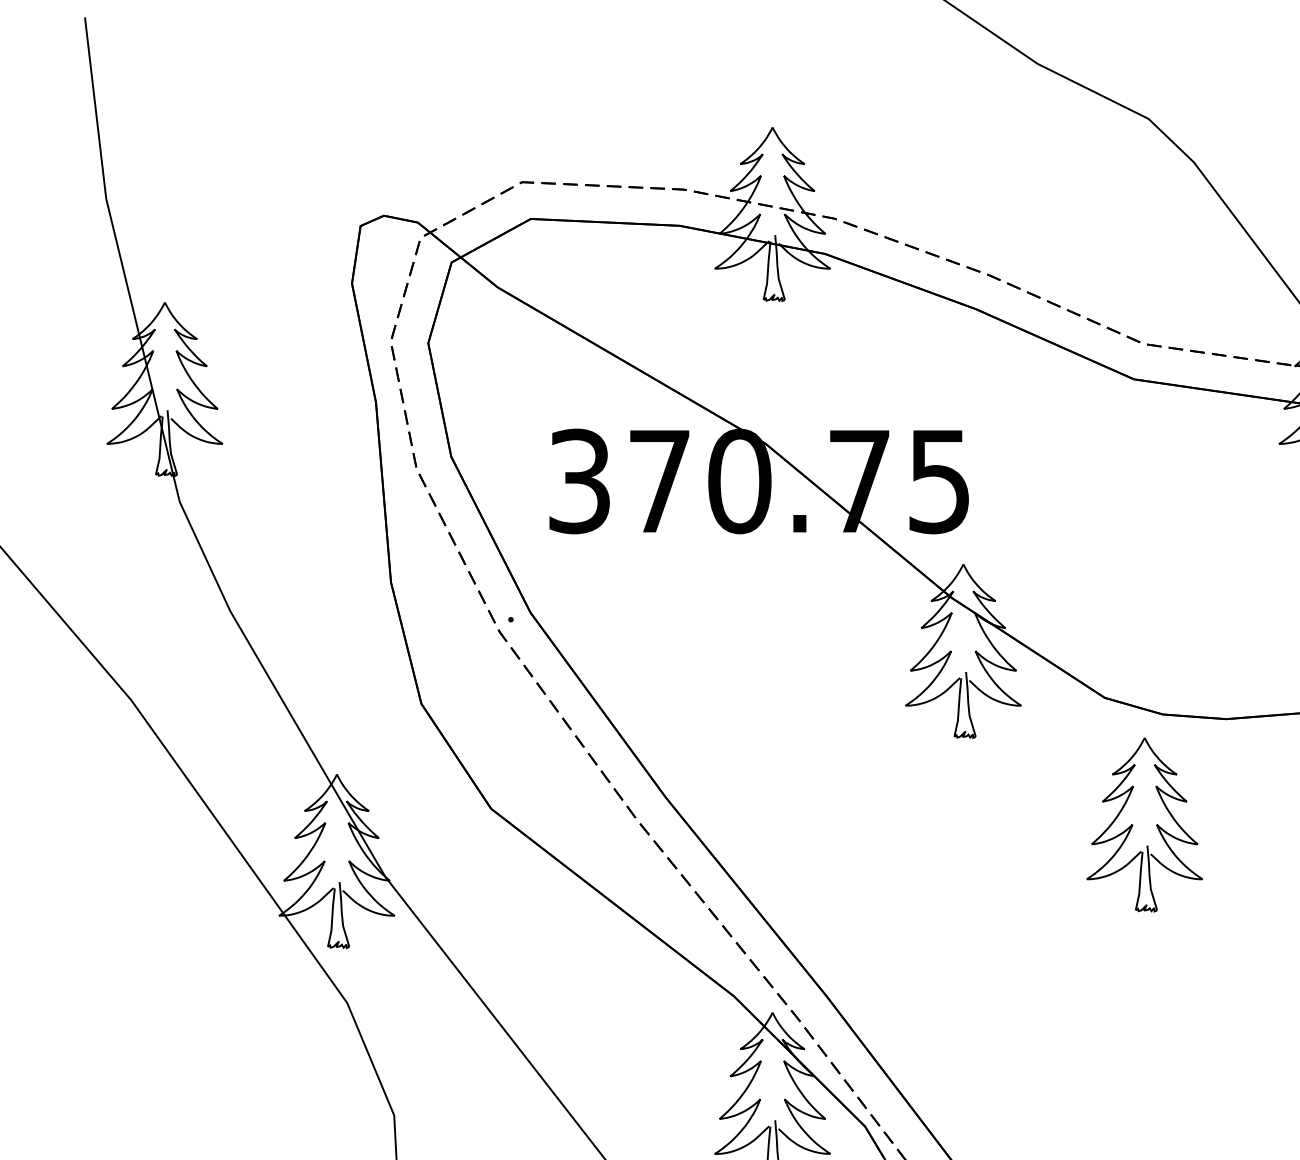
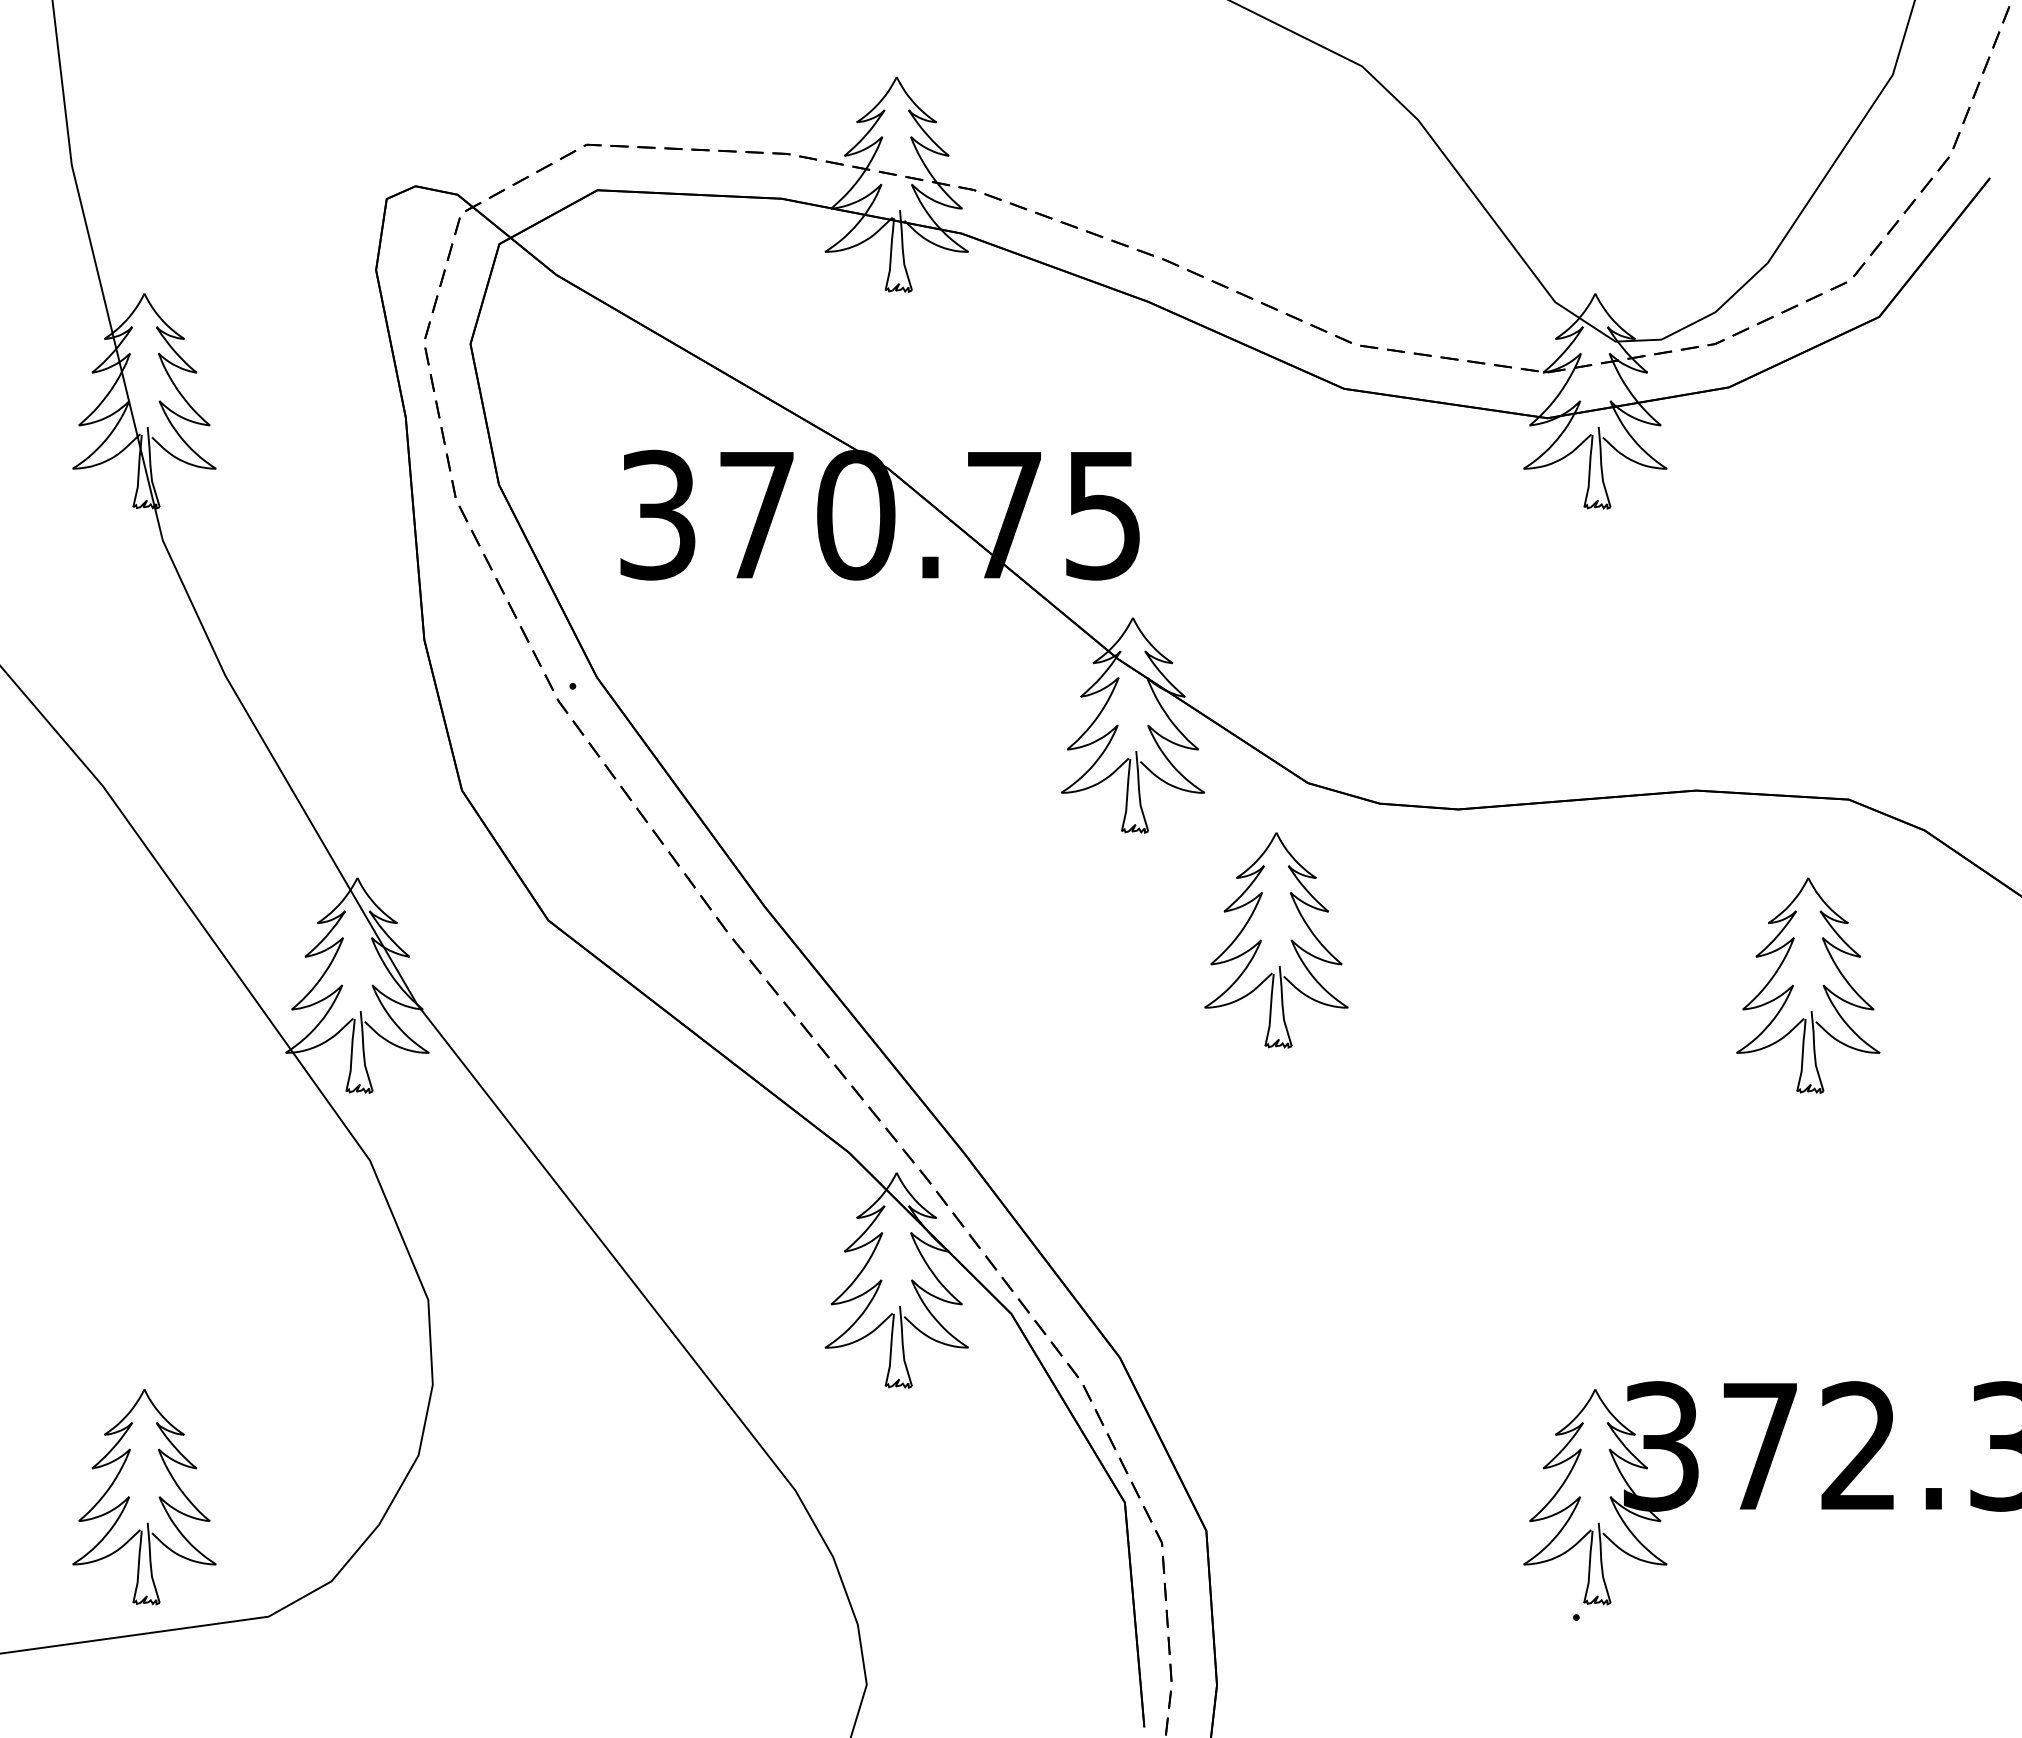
part: (1156, 825) -> (1290, 940), moved

